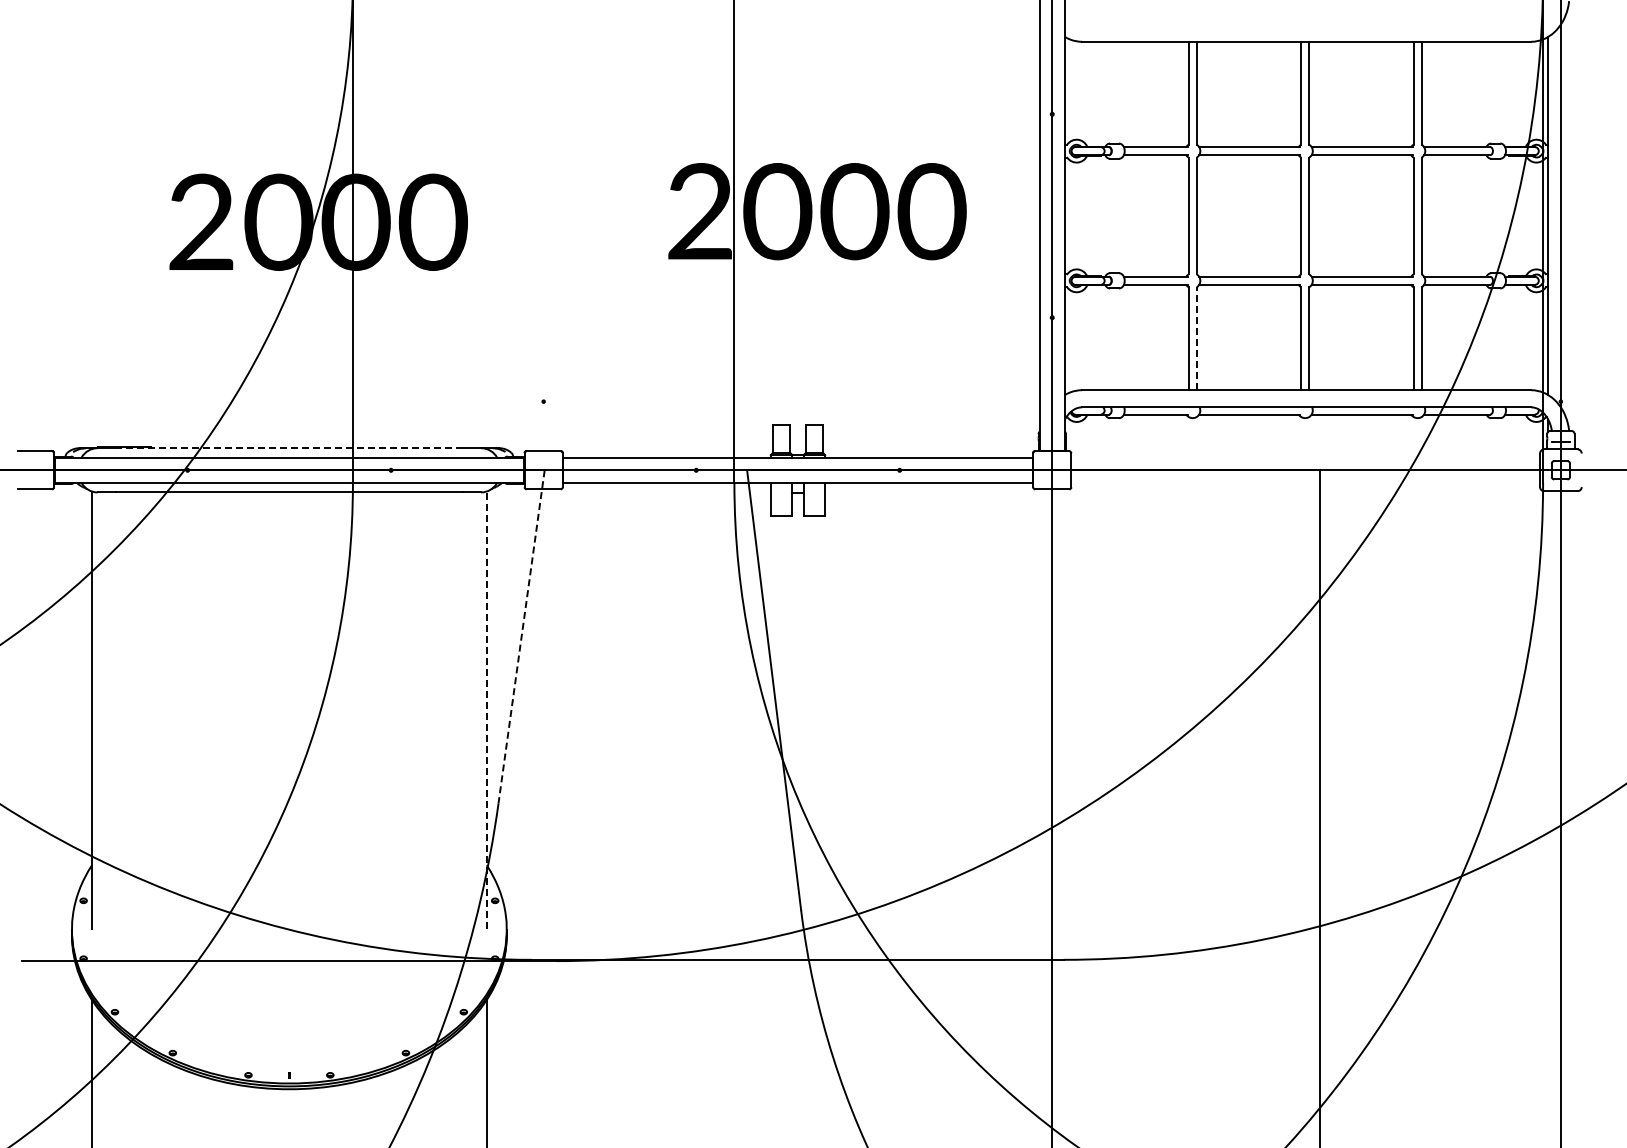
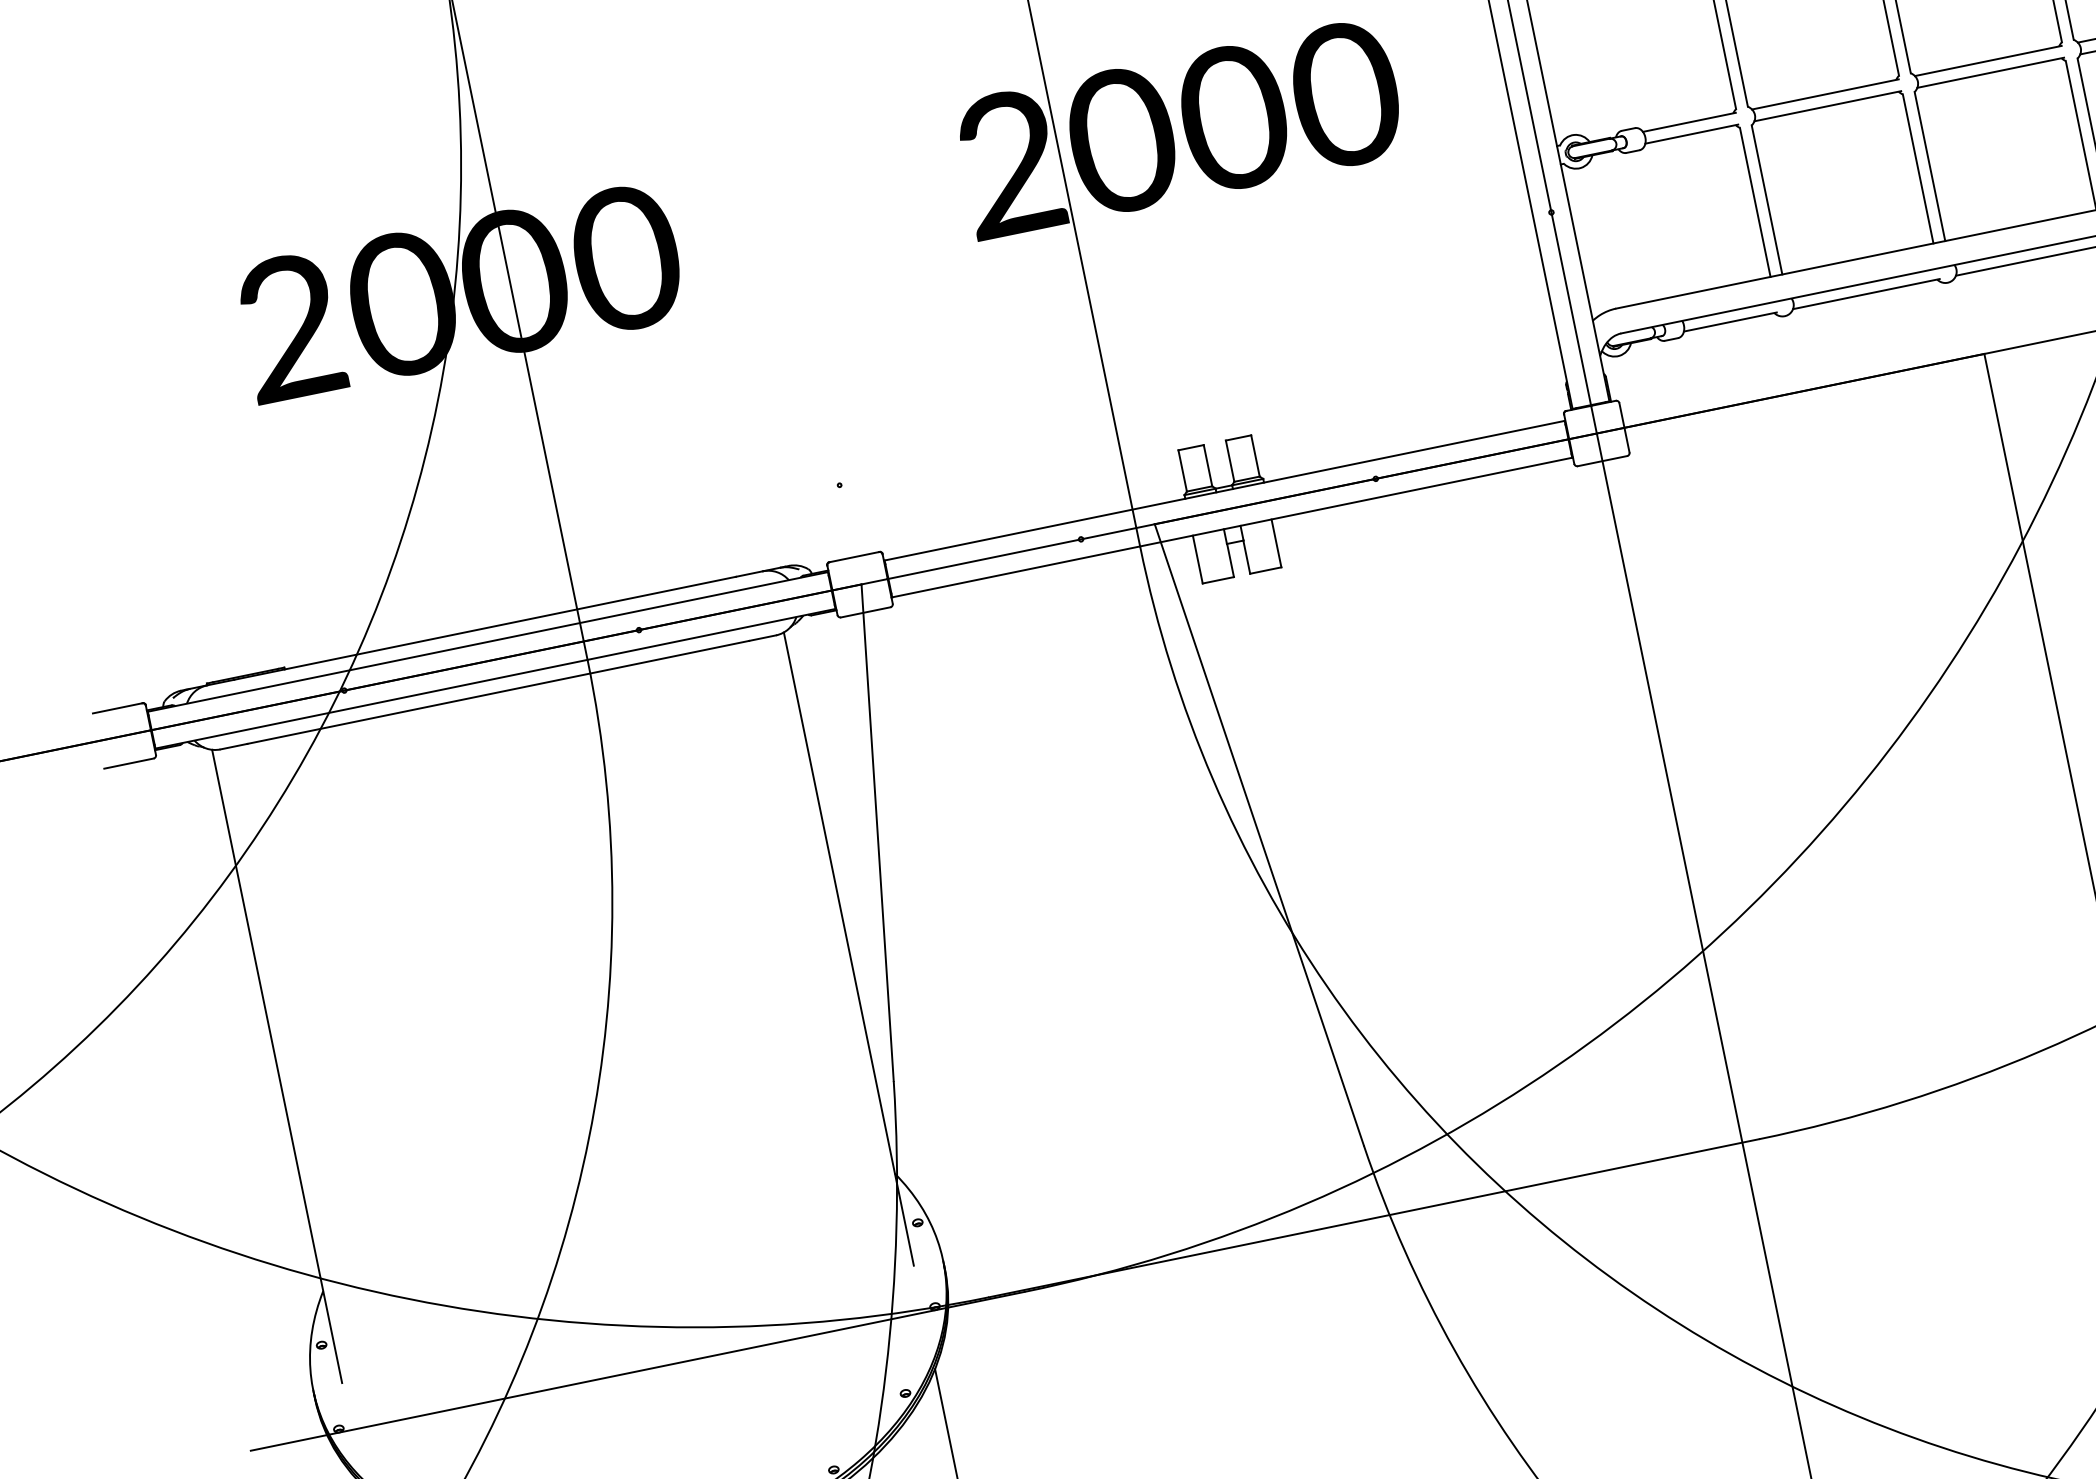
line: (1196, 338) -> (1766, 199), dashed -> solid
line: (288, 448) -> (483, 629), dashed -> solid
line: (521, 637) -> (877, 833), dashed -> solid
line: (486, 710) -> (848, 949), dashed -> solid

